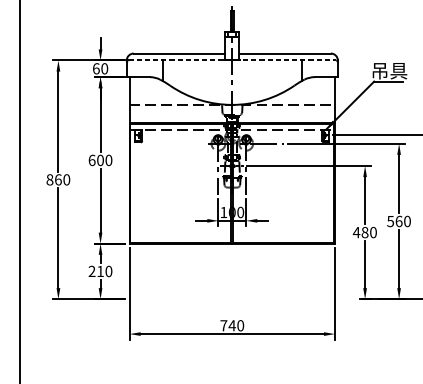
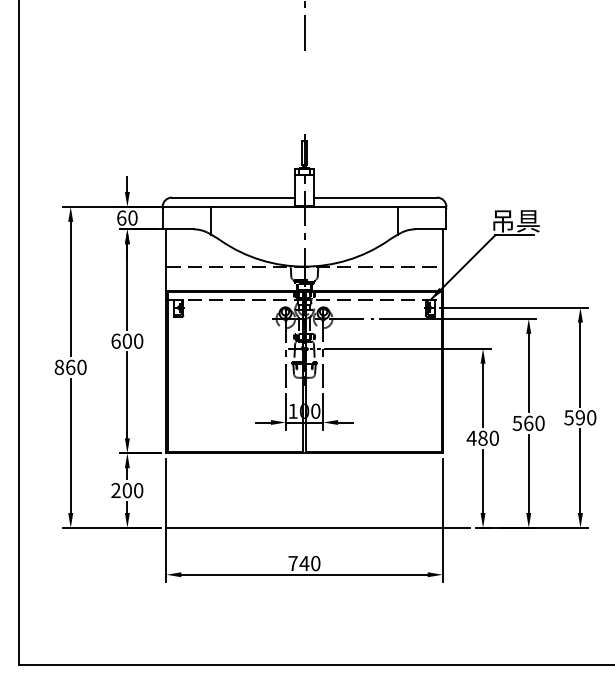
line: (232, 60) -> (304, 206), dashed -> solid
text: (99, 271) -> (126, 490), 210 -> 200
line: (241, 298) -> (317, 527), added

